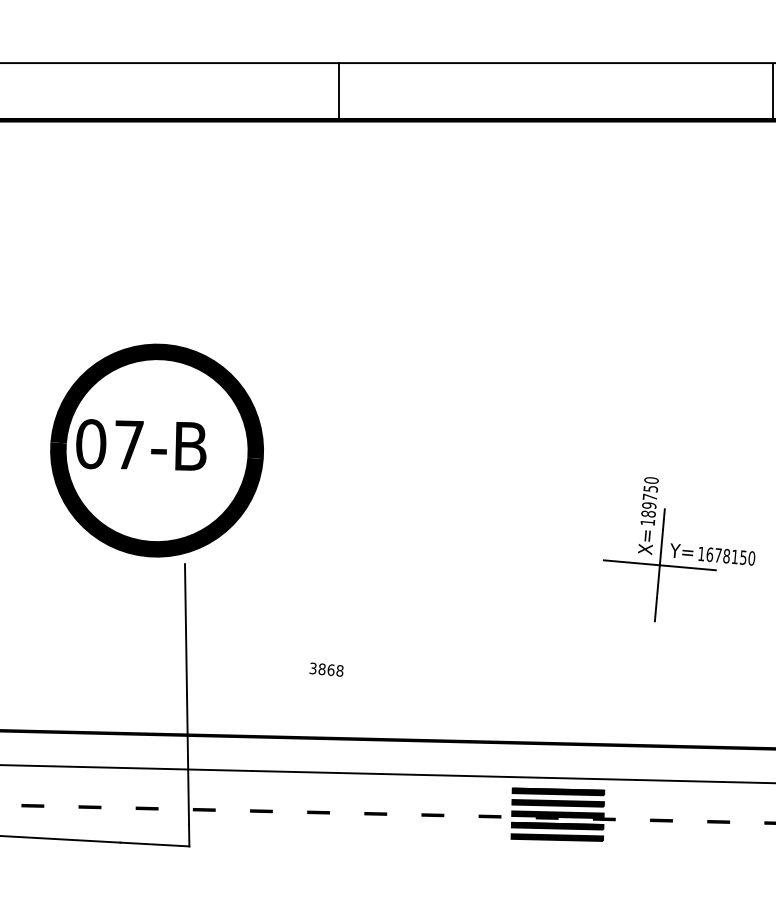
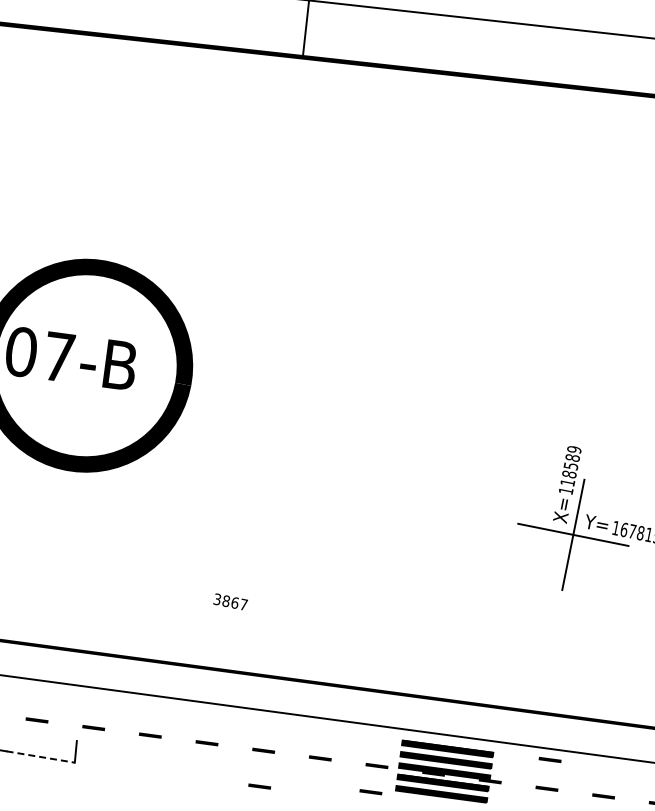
text: (649, 497) -> (570, 466), 189750 -> 118589
text: (339, 670) -> (243, 604), 3868 -> 3867
line: (186, 694) -> (88, 611), removed
line: (661, 791) -> (550, 759), added
line: (486, 843) -> (370, 792), added
line: (154, 844) -> (40, 756), solid -> dashed
line: (375, 849) -> (259, 786), added

